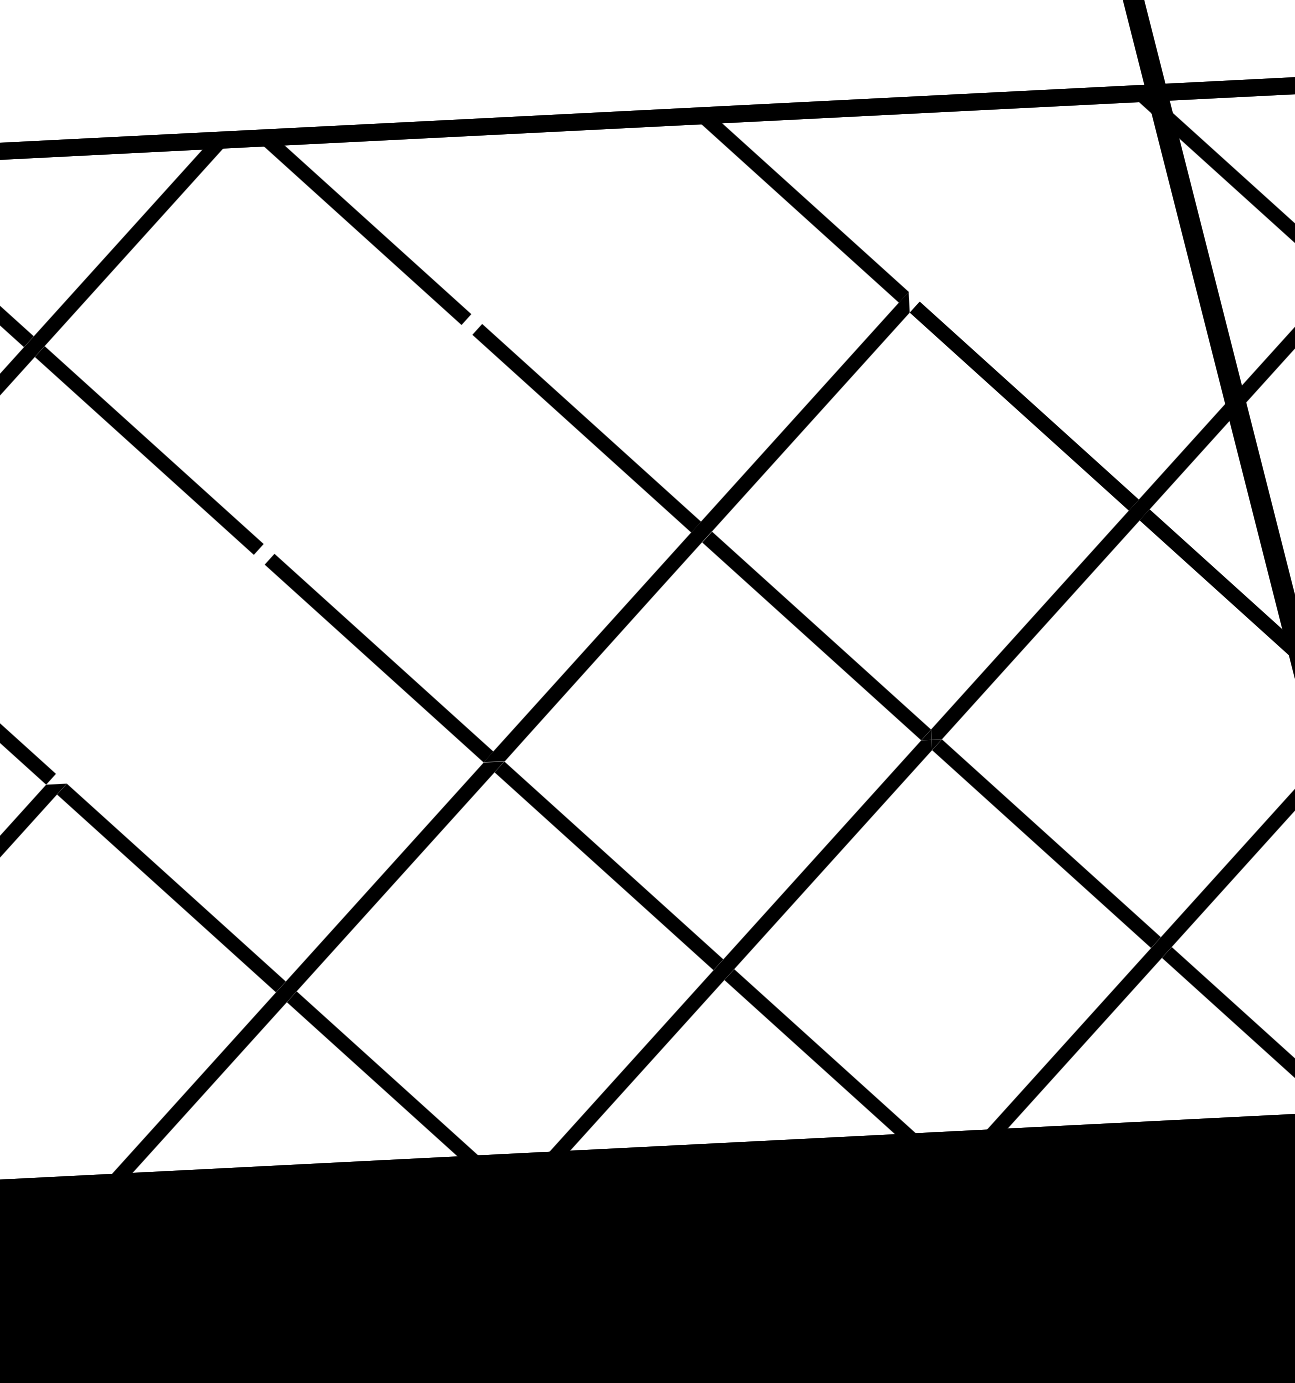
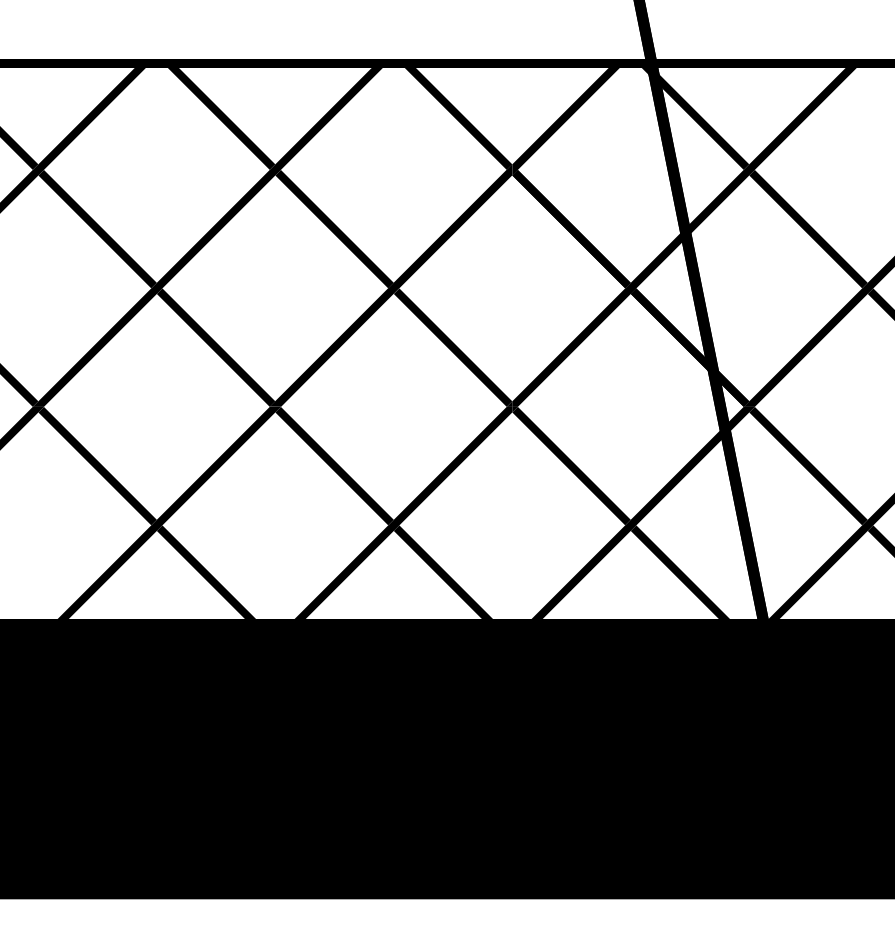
fill: (1008, 203) -> (568, 119), added
fill: (356, 449) -> (209, 234), added

